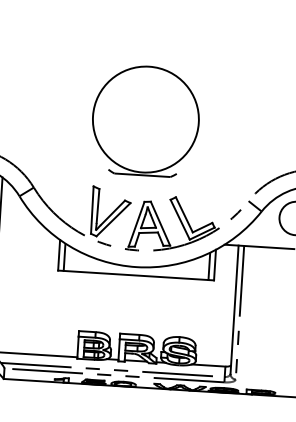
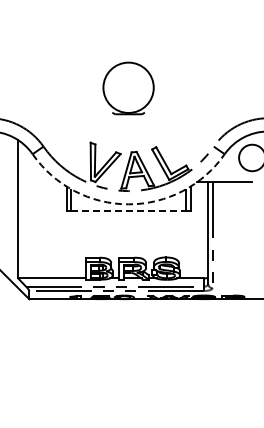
part: (145, 121) -> (128, 88), size x0.6
arc: (136, 267) -> (128, 204), solid -> dashed
line: (137, 274) -> (129, 210), solid -> dashed

